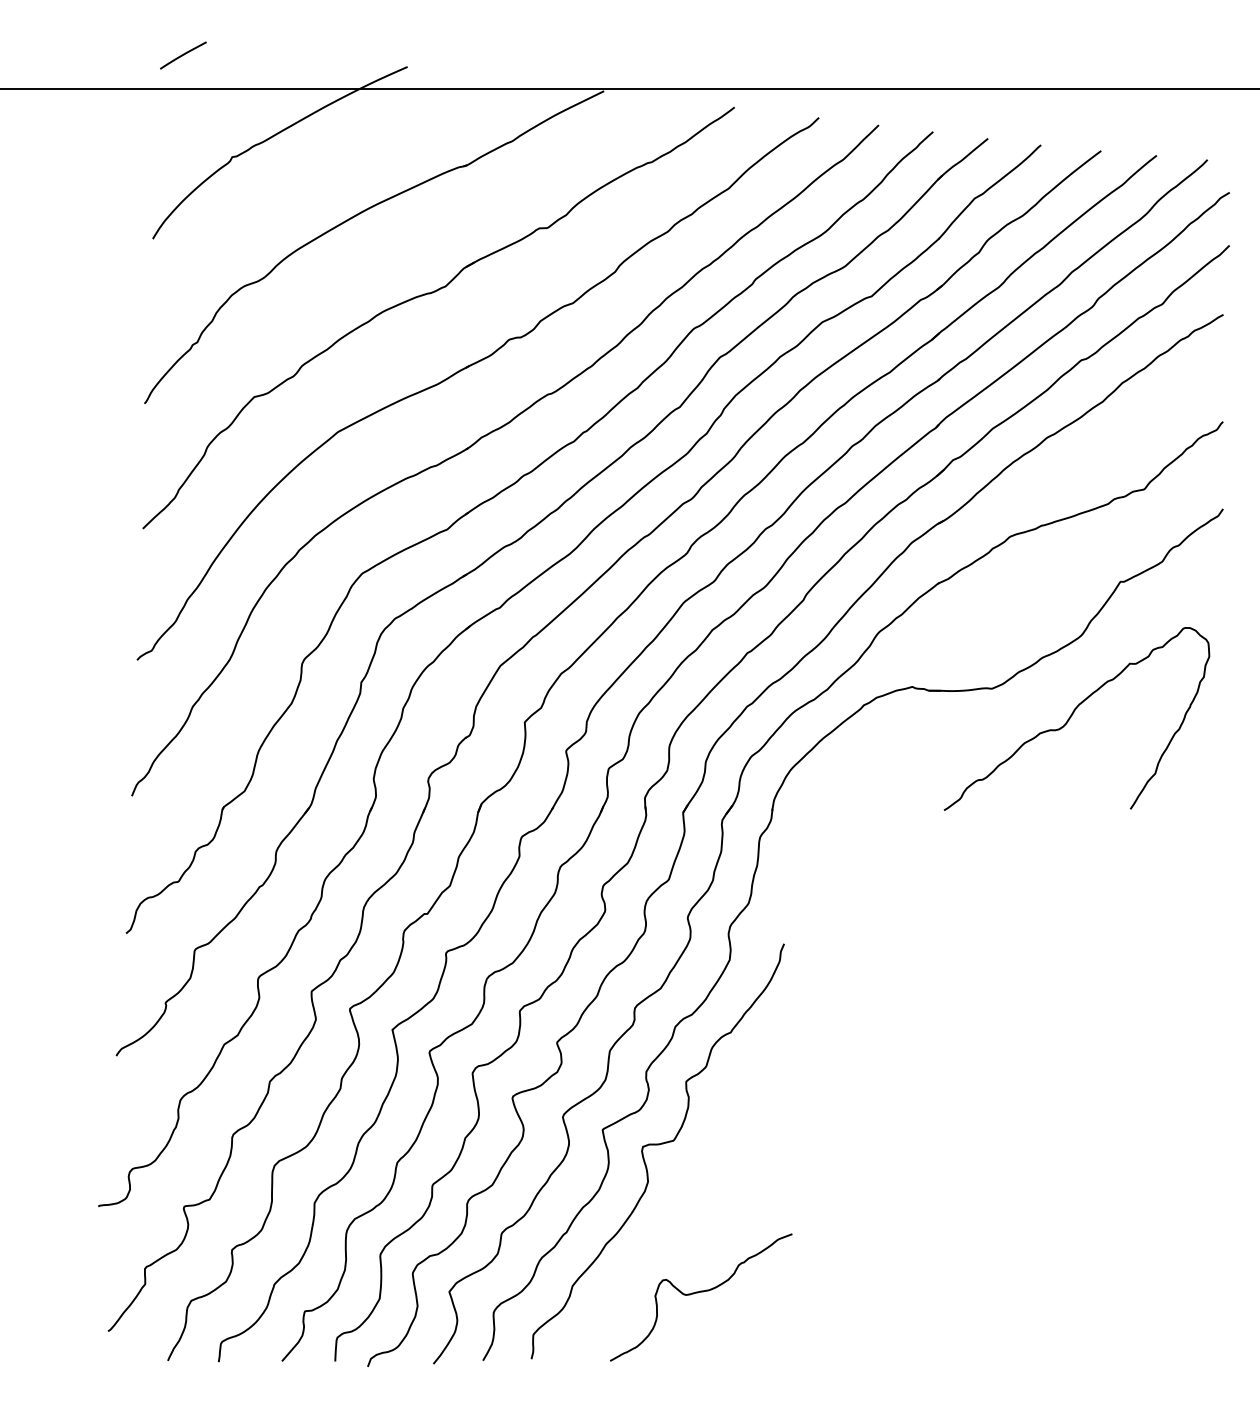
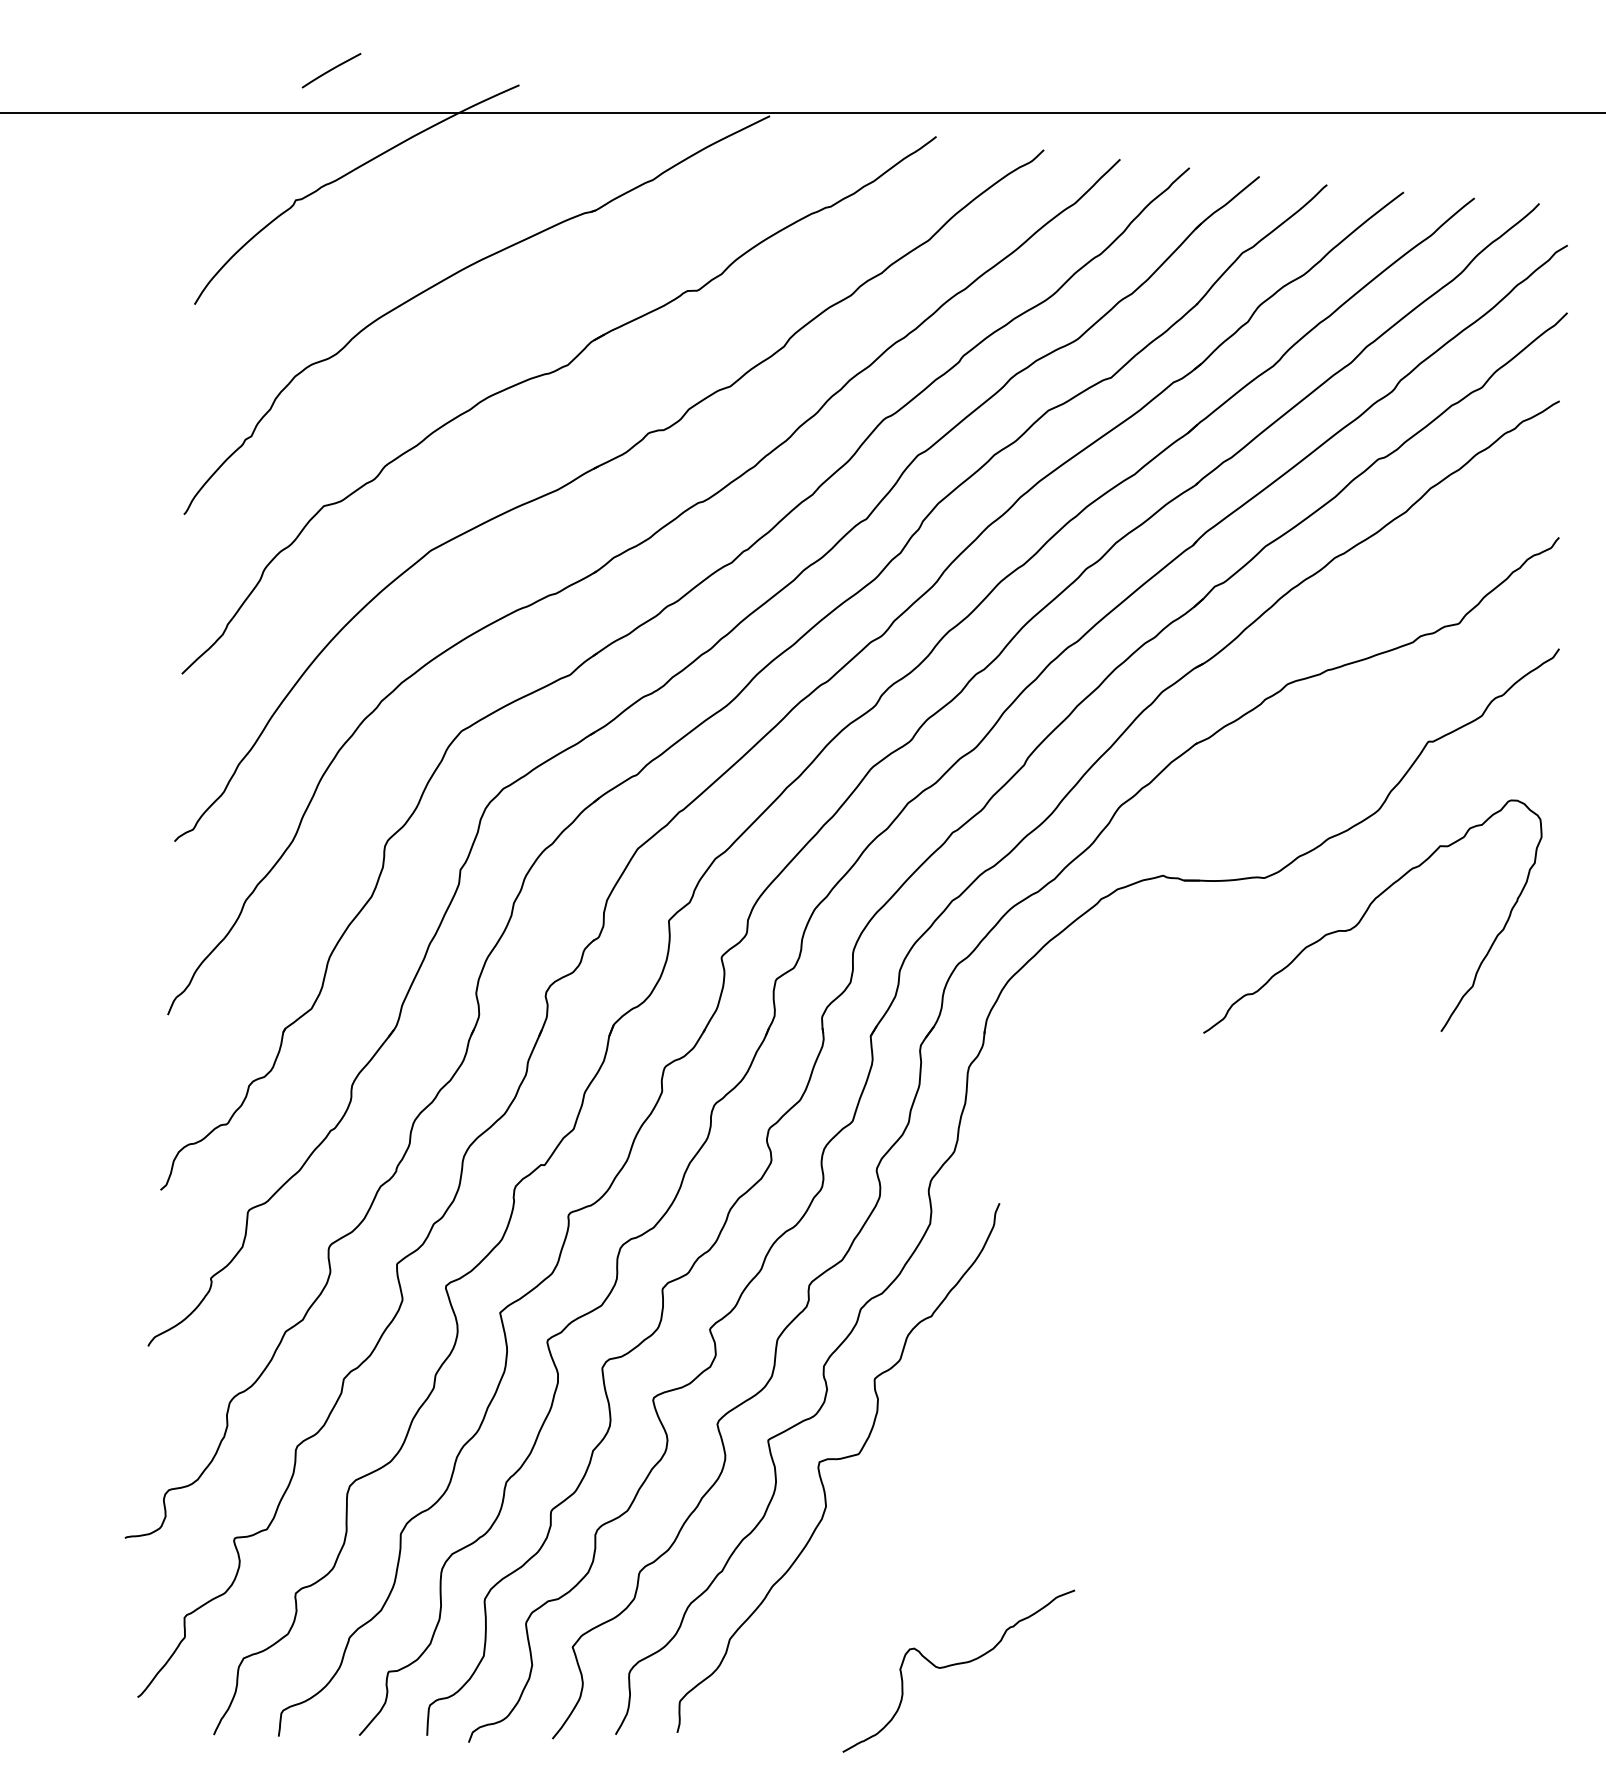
curve: (183, 55) -> (331, 70), moved
curve: (698, 1293) -> (955, 1665), moved

